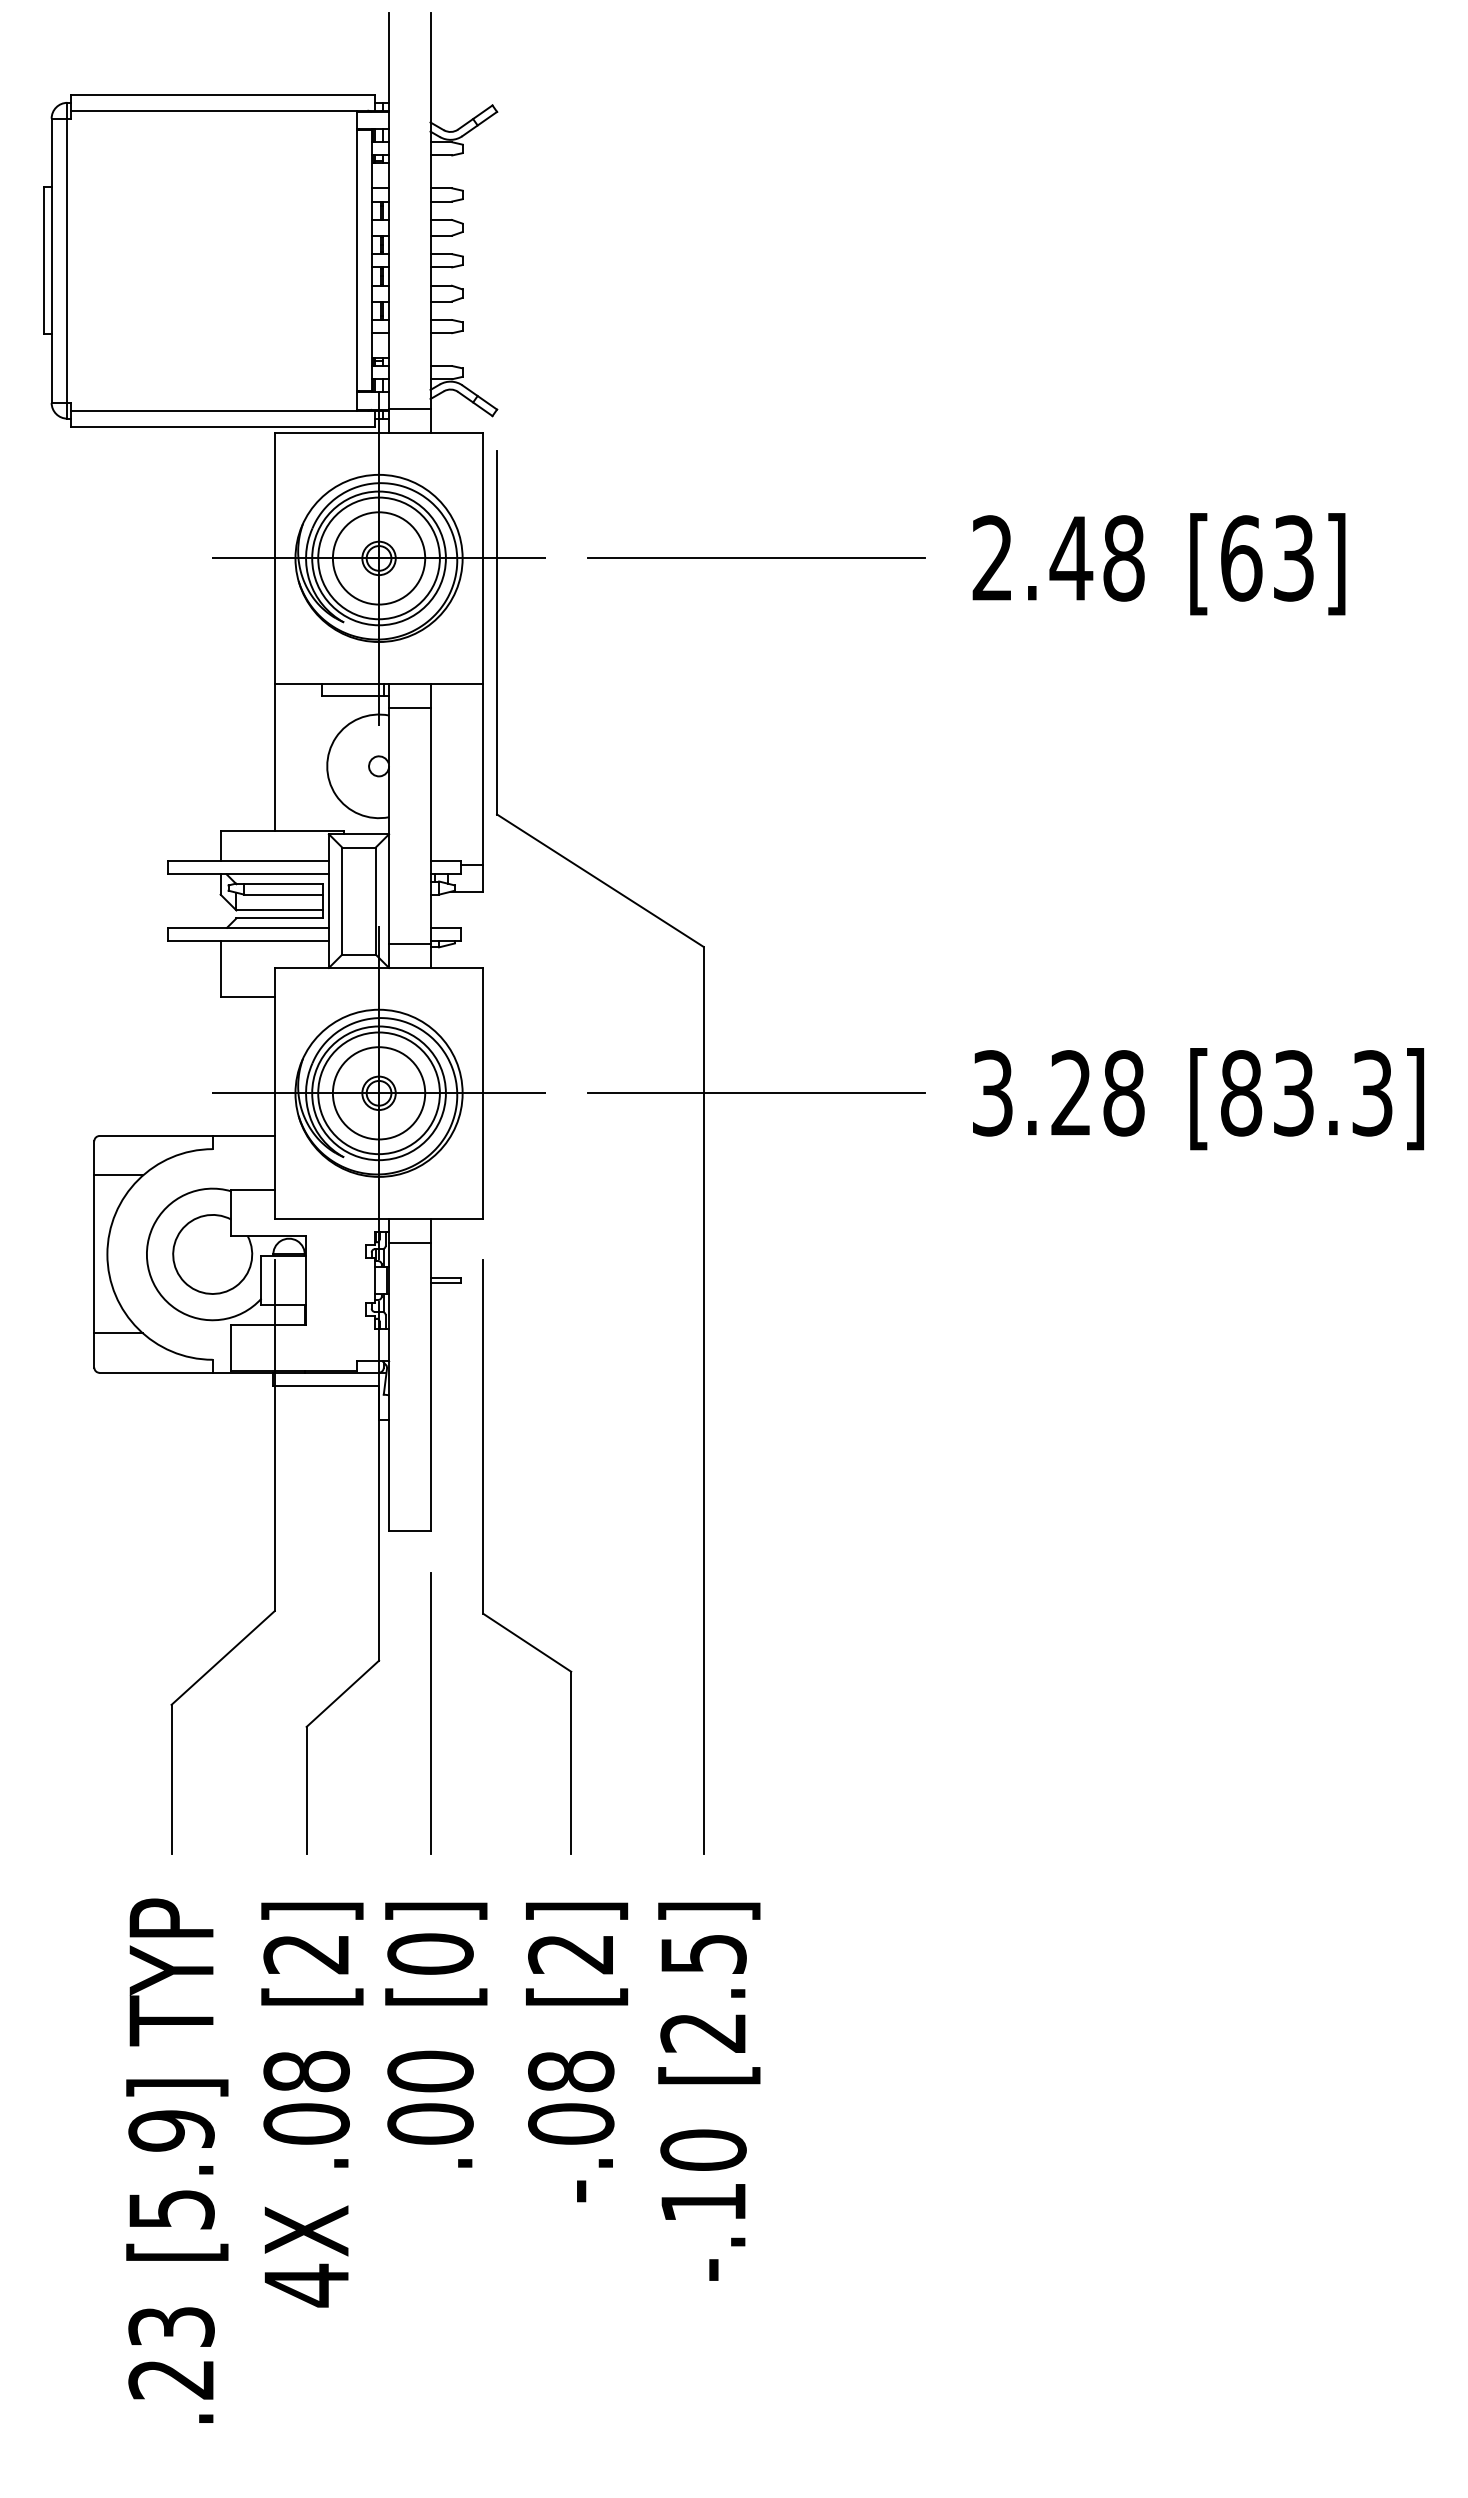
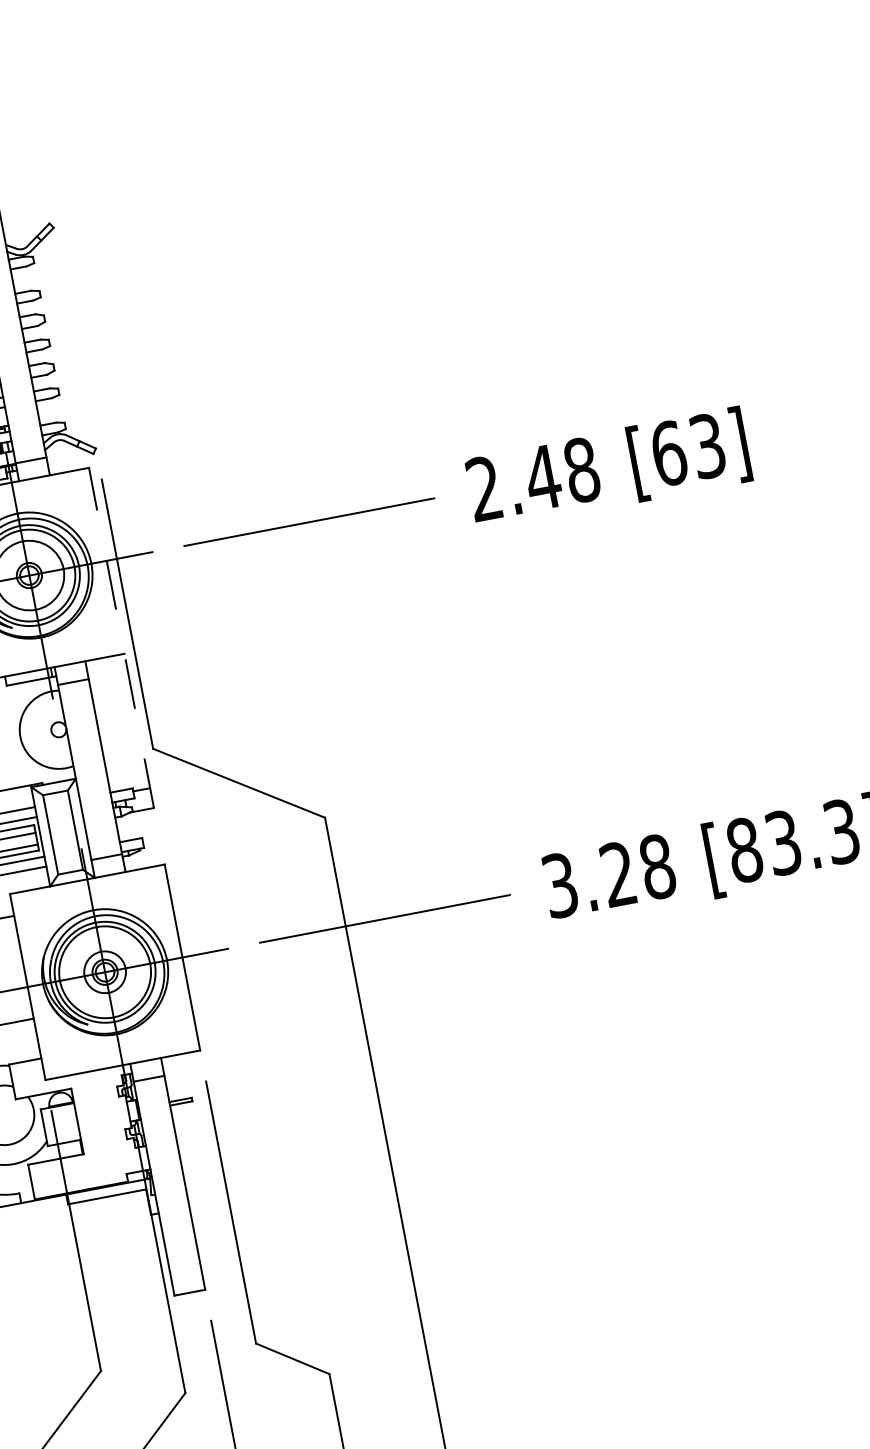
line: (483, 661) -> (121, 637), solid -> dashed
circle: (378, 1093) -> (104, 972), size x0.6

